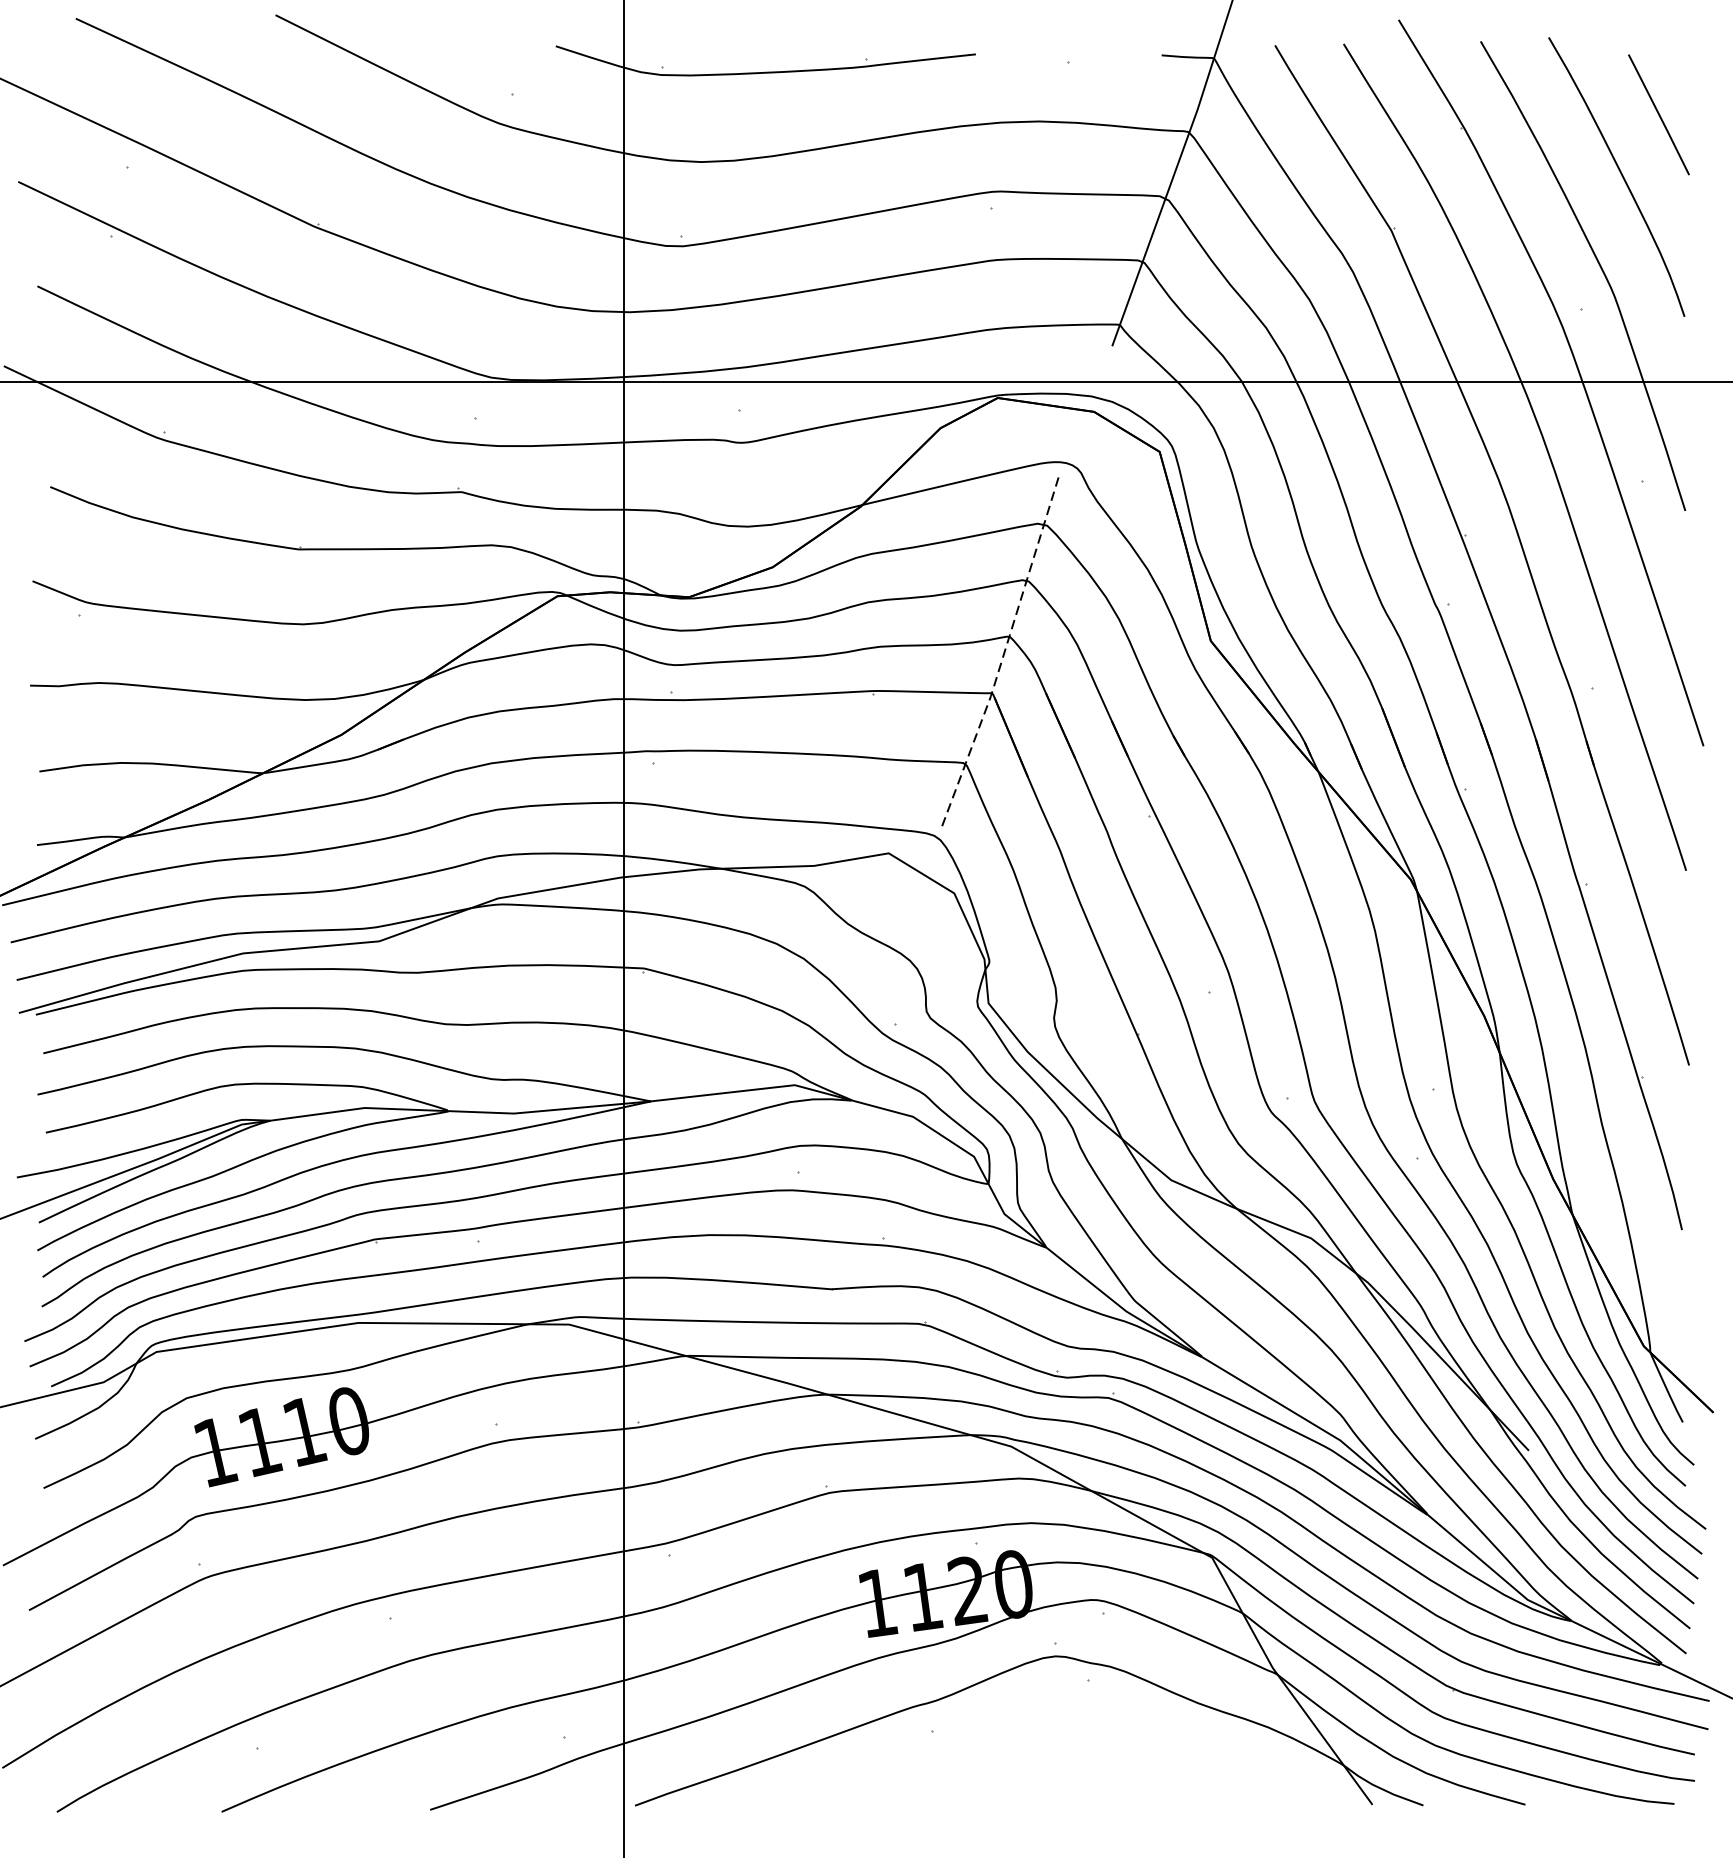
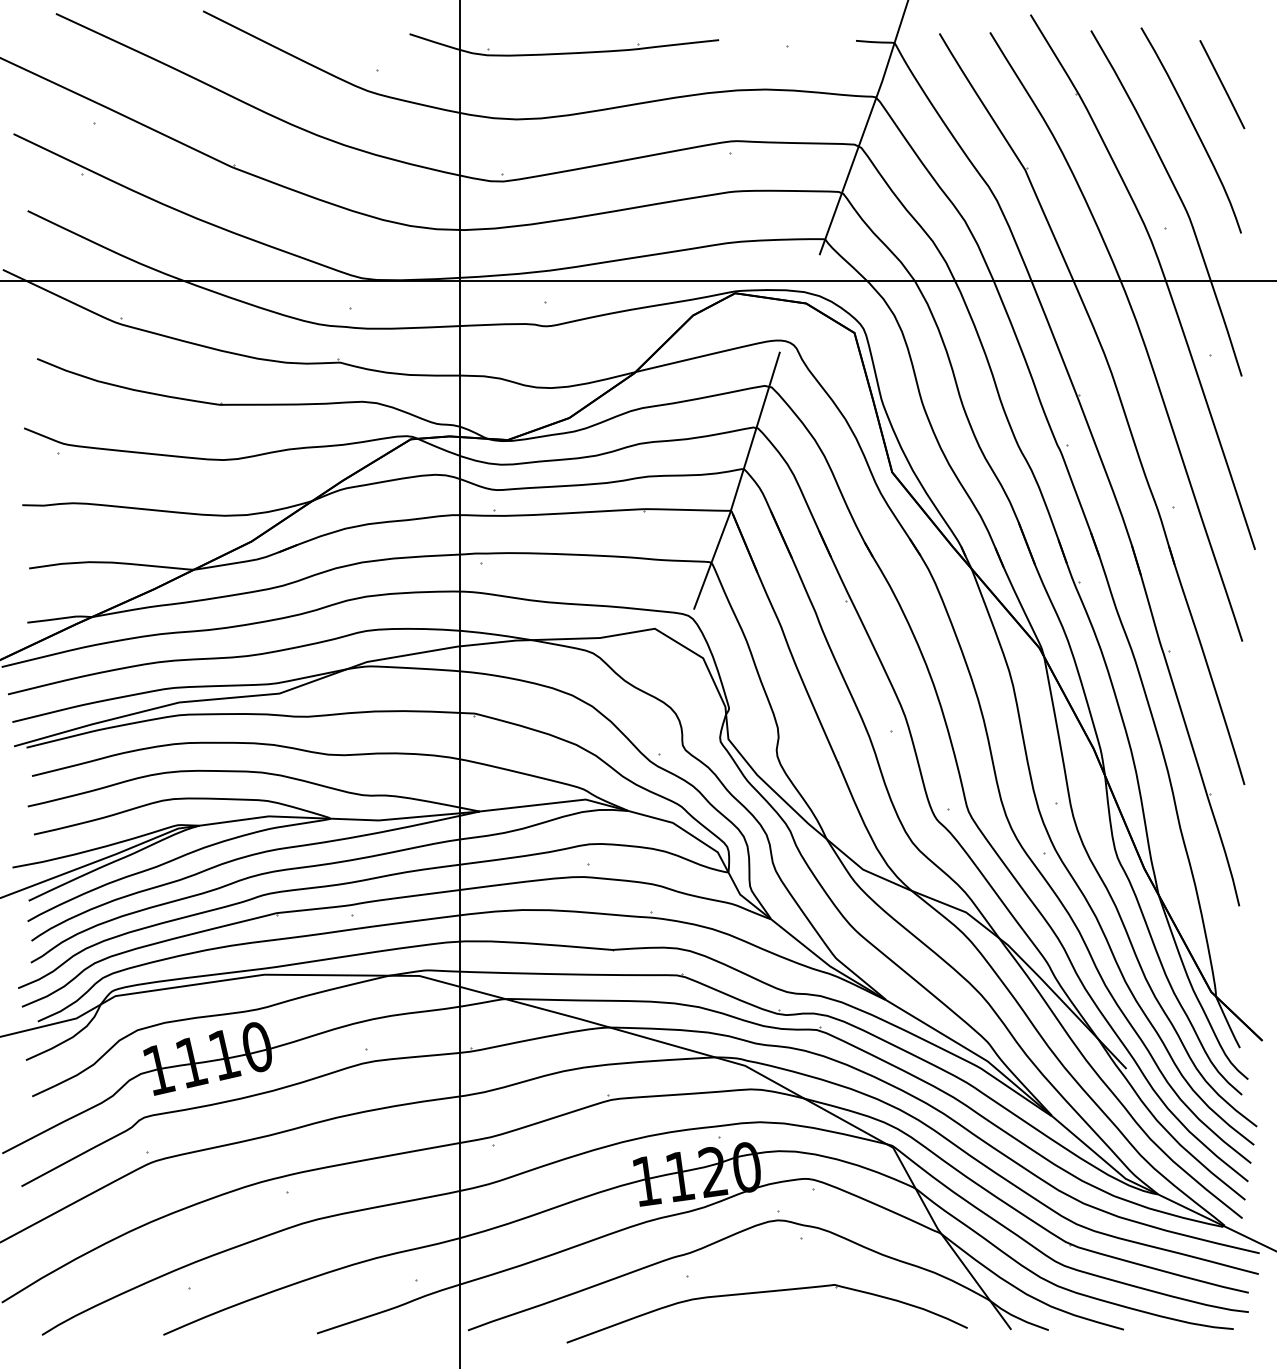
line: (1003, 654) -> (739, 482), dashed -> solid
part: (1033, 1755) -> (761, 1293), added

